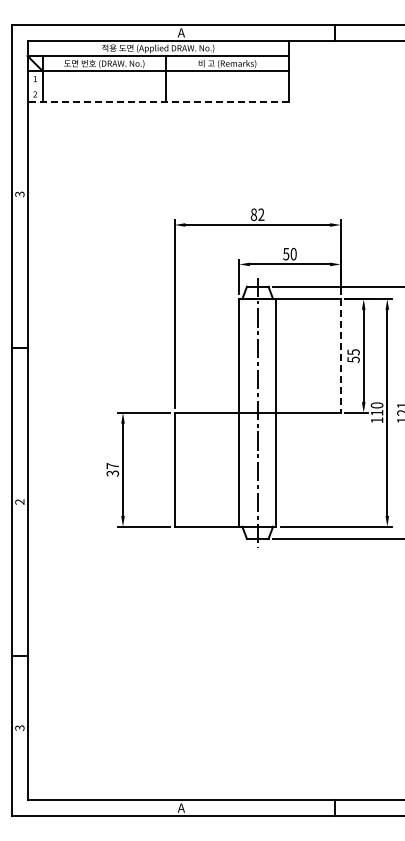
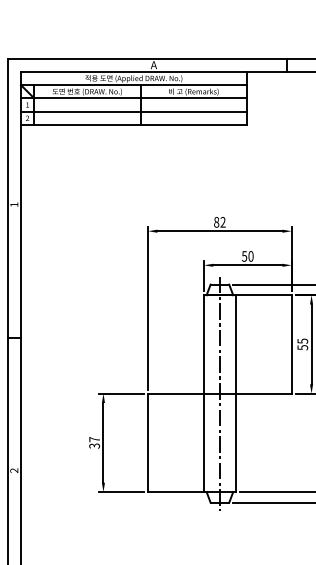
line: (158, 86) -> (134, 111), added
line: (158, 102) -> (134, 125), dashed -> solid
text: (19, 194) -> (13, 204), 3 -> 1
line: (340, 355) -> (291, 344), dashed -> solid

